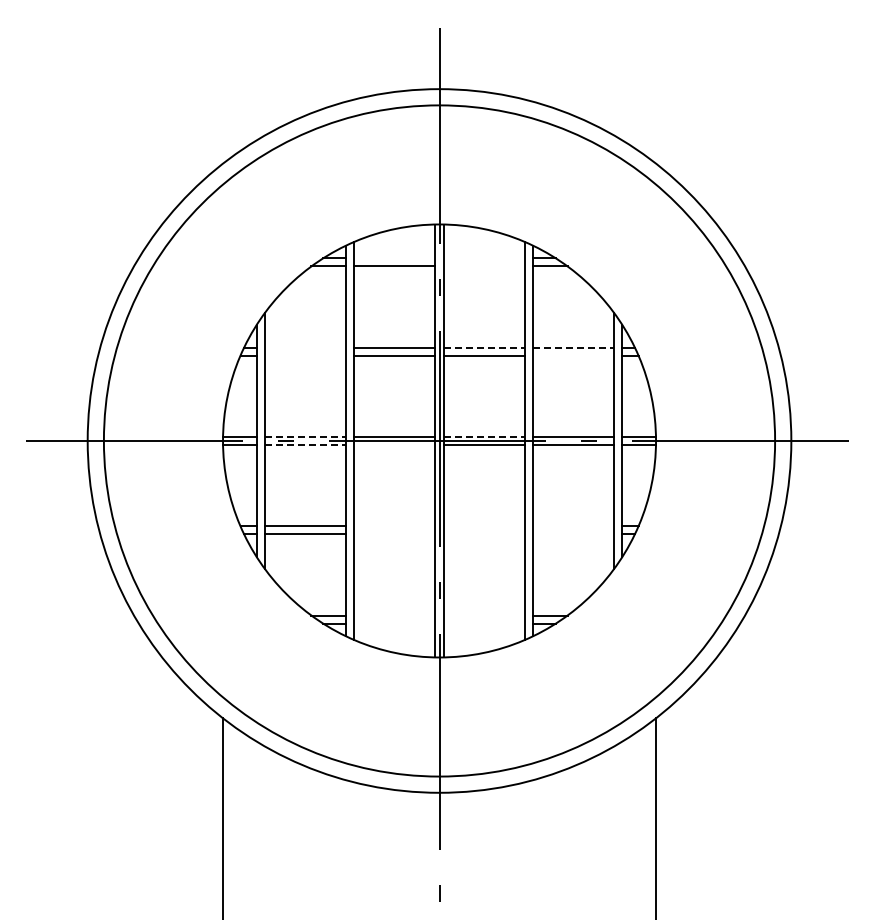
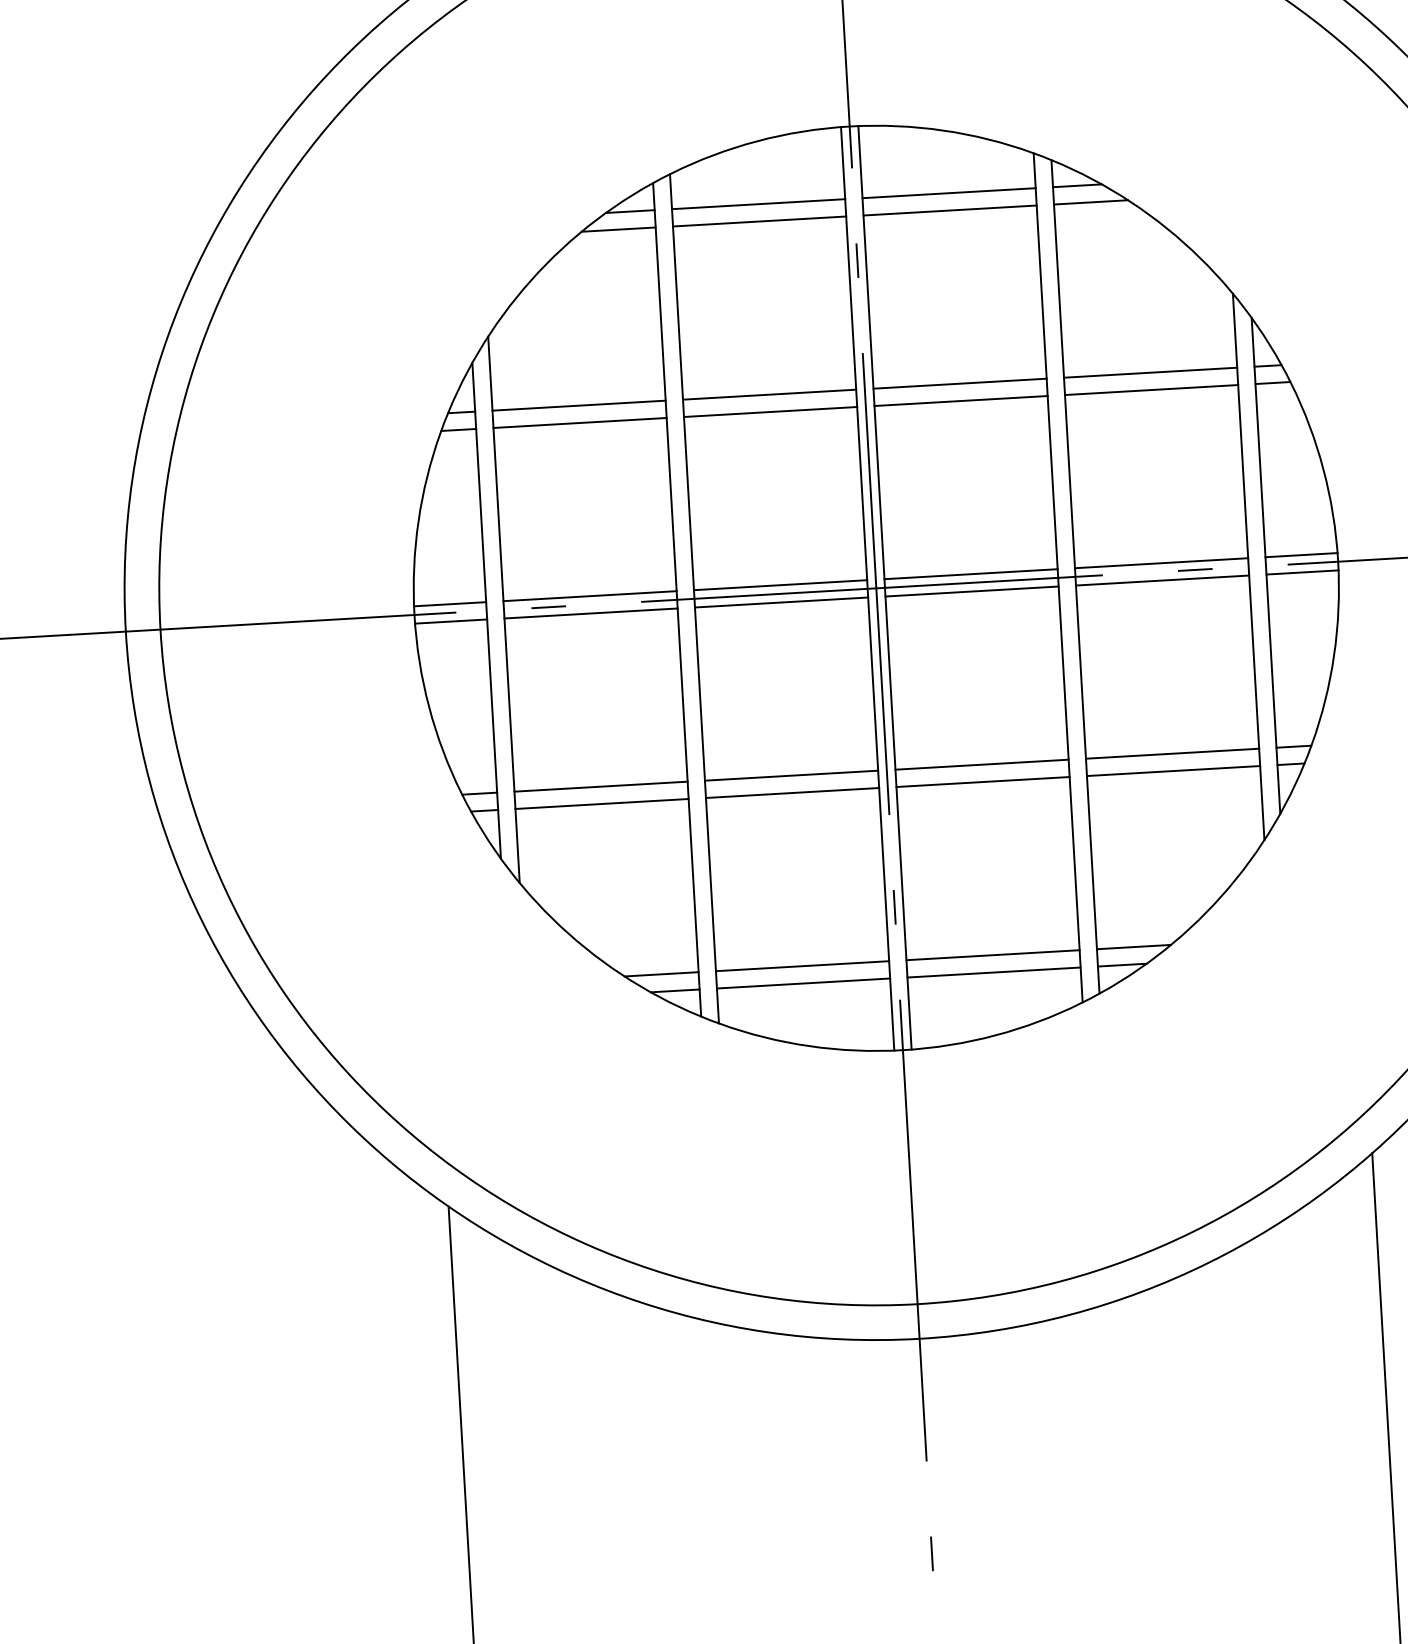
line: (394, 258) -> (757, 204), added
line: (483, 258) -> (947, 193), added
line: (483, 266) -> (948, 210), added
line: (305, 347) -> (578, 405), added
line: (484, 347) -> (960, 383), dashed -> solid
line: (573, 347) -> (1150, 372), dashed -> solid
line: (305, 355) -> (579, 422), added
line: (573, 355) -> (1151, 389), added
line: (305, 436) -> (589, 595), dashed -> solid
line: (484, 436) -> (971, 573), dashed -> solid
line: (305, 445) -> (590, 614), dashed -> solid
line: (394, 445) -> (780, 603), added
line: (394, 526) -> (790, 776), added
line: (483, 526) -> (980, 765), added
line: (573, 526) -> (1172, 754), added
line: (394, 534) -> (791, 793), added
line: (483, 534) -> (981, 782), added
line: (573, 534) -> (1173, 771), added
line: (394, 615) -> (801, 966), added
line: (483, 615) -> (991, 955), added
line: (394, 623) -> (802, 983), added
line: (483, 623) -> (992, 972), added

